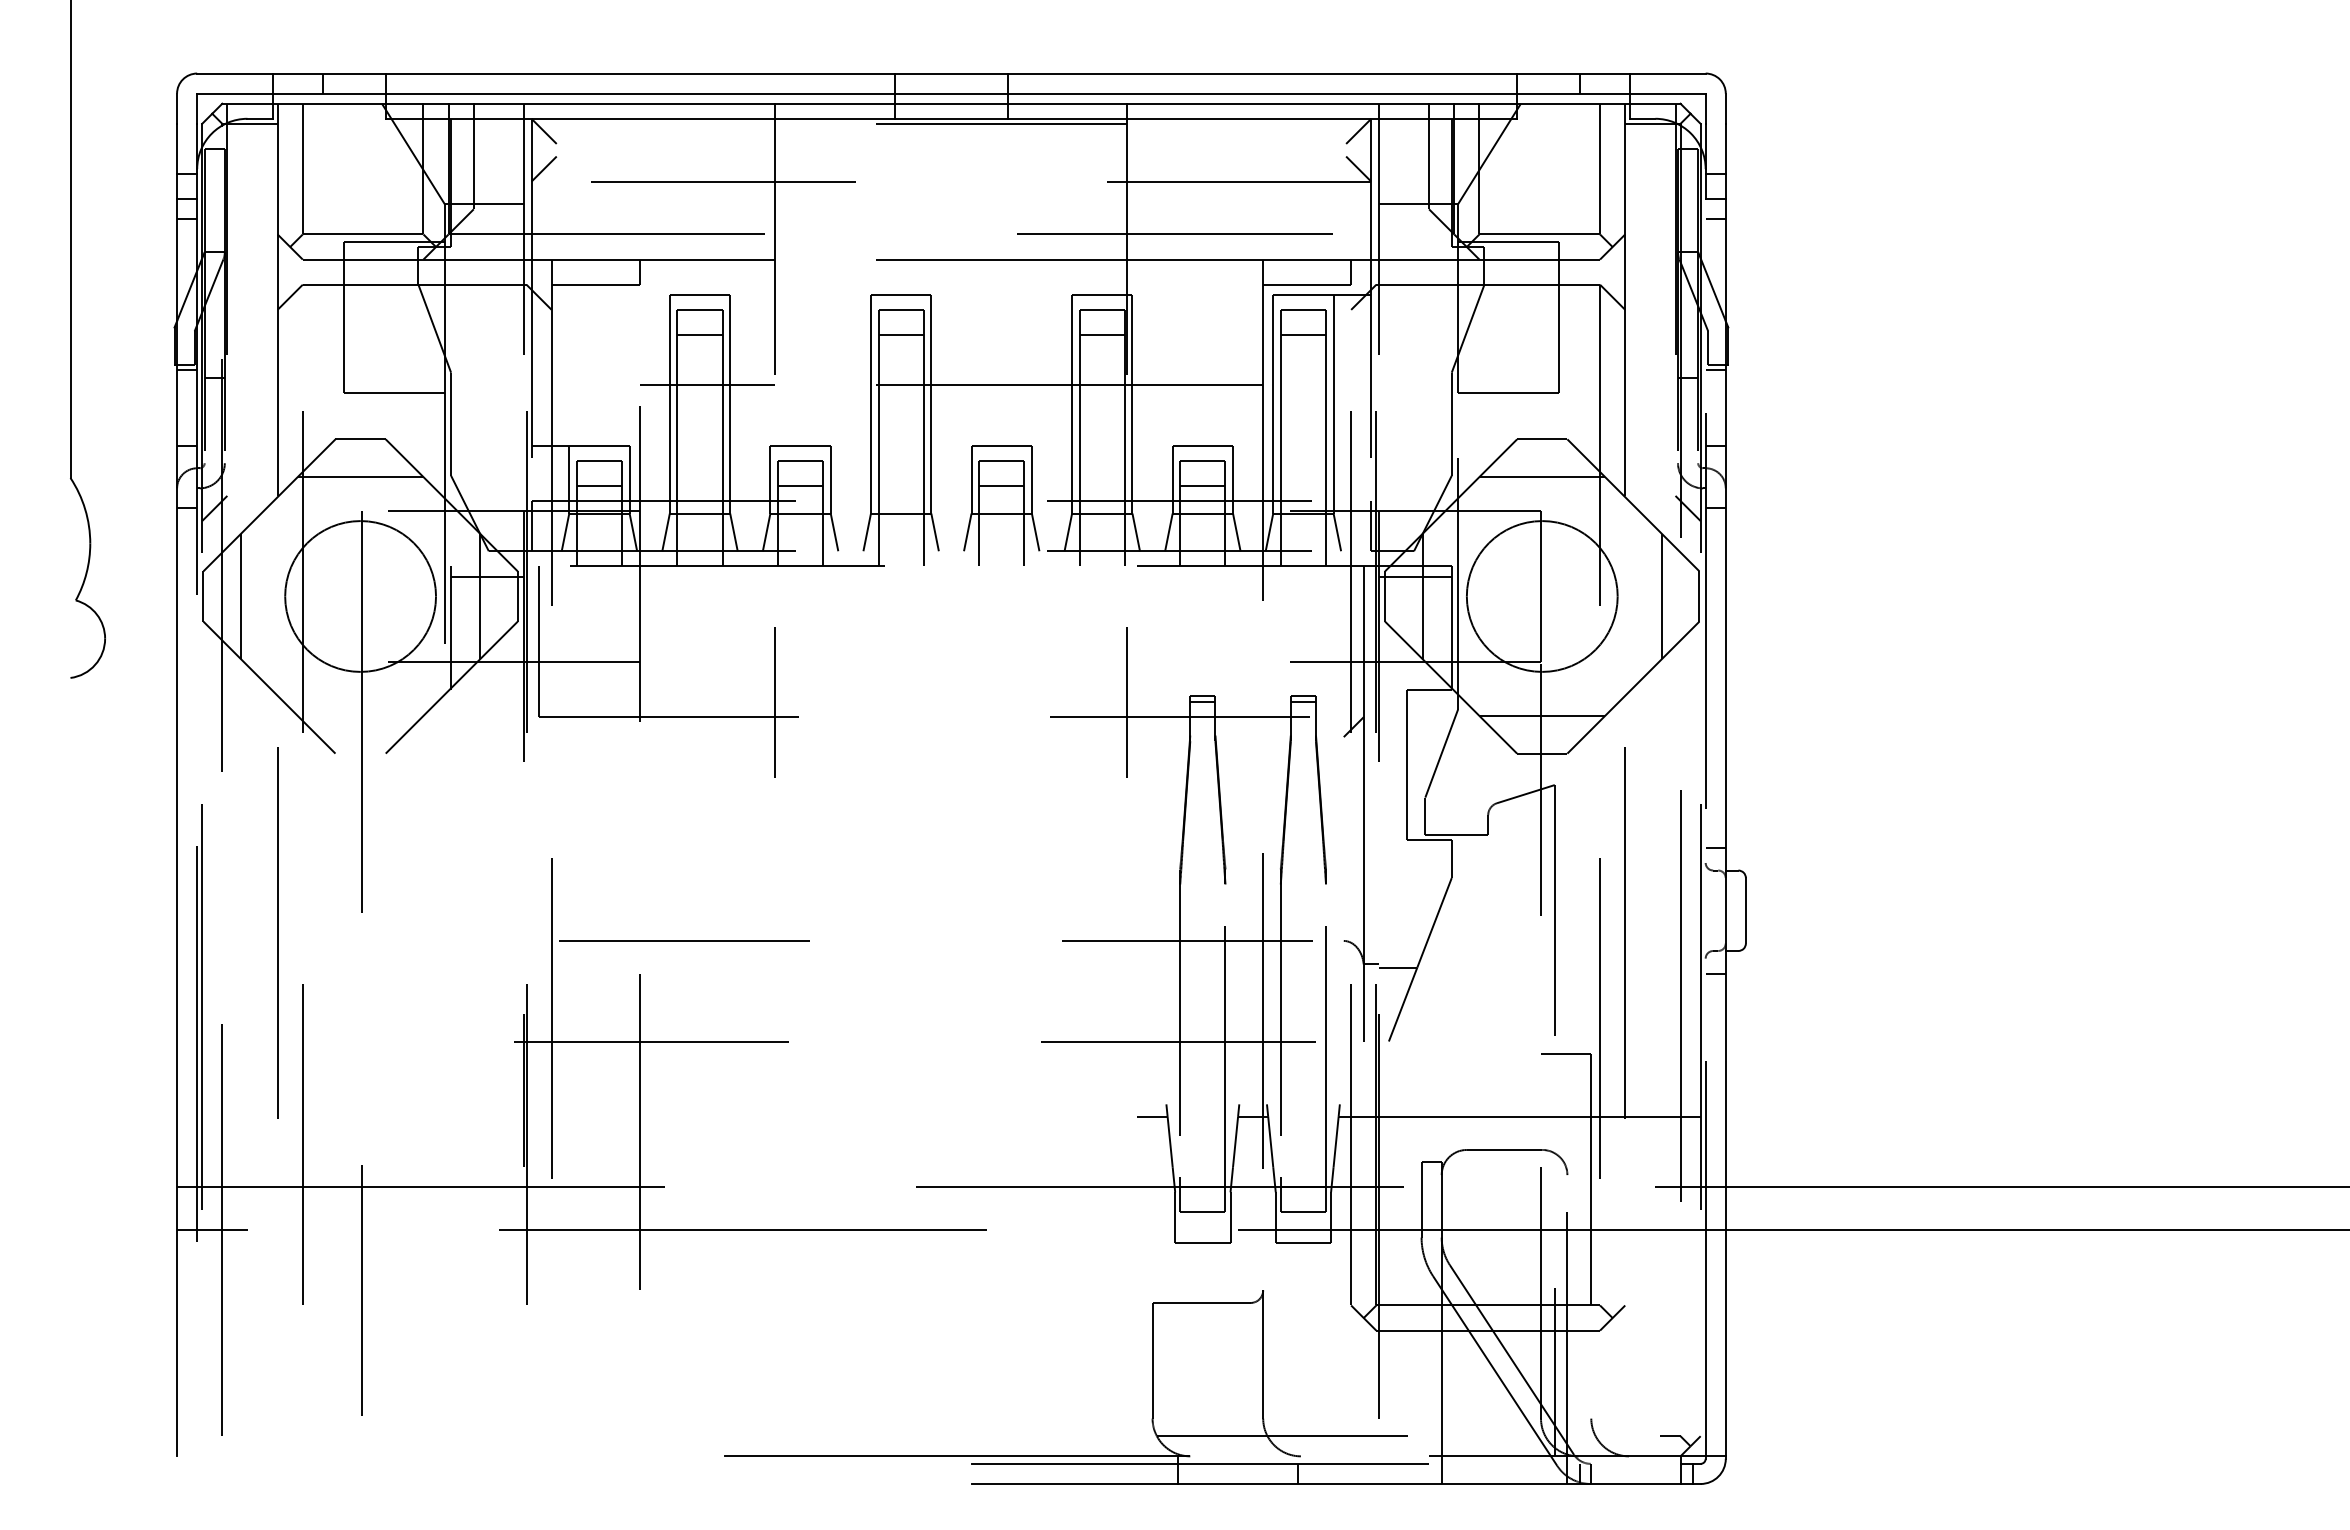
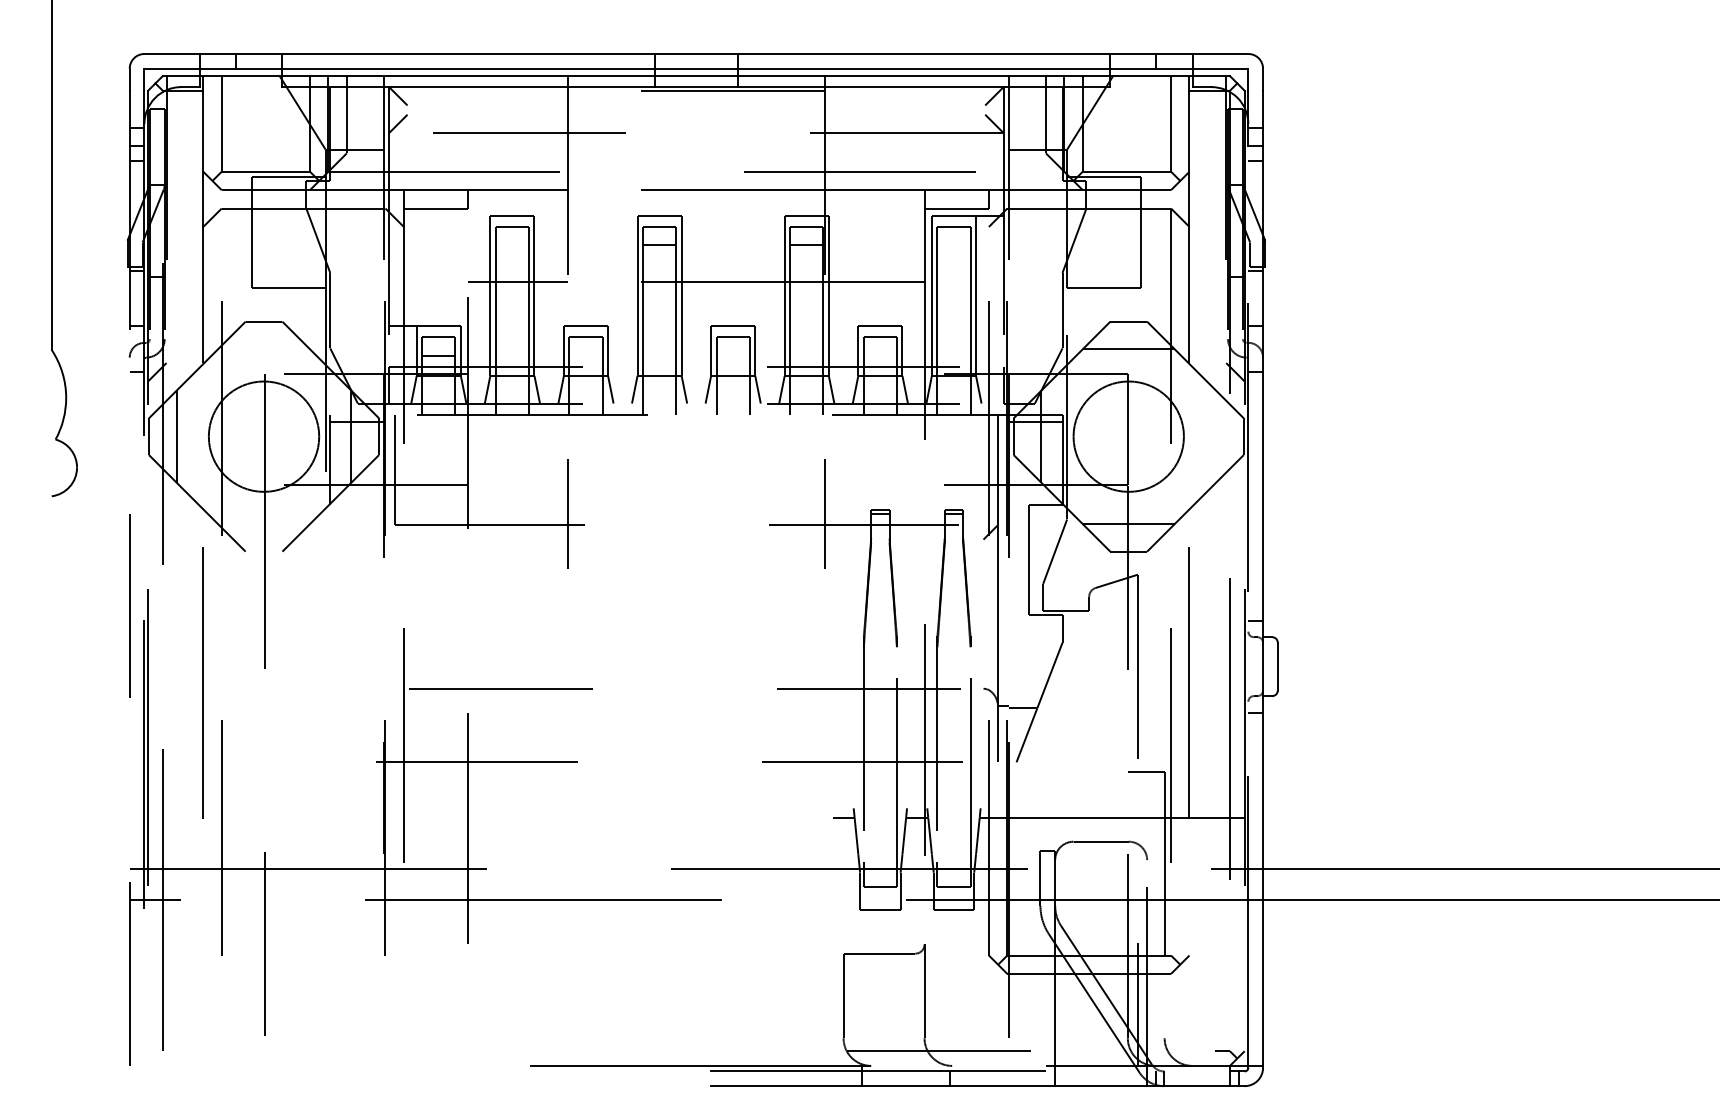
line: (699, 335) -> (512, 245), removed
line: (1303, 335) -> (954, 245), removed
line: (360, 477) -> (263, 349), removed
line: (800, 485) -> (585, 355), removed
line: (1001, 485) -> (733, 355), removed
line: (1202, 485) -> (880, 355), removed
line: (1661, 596) -> (1216, 436), removed
line: (177, 827) -> (130, 605), solid -> dashed

